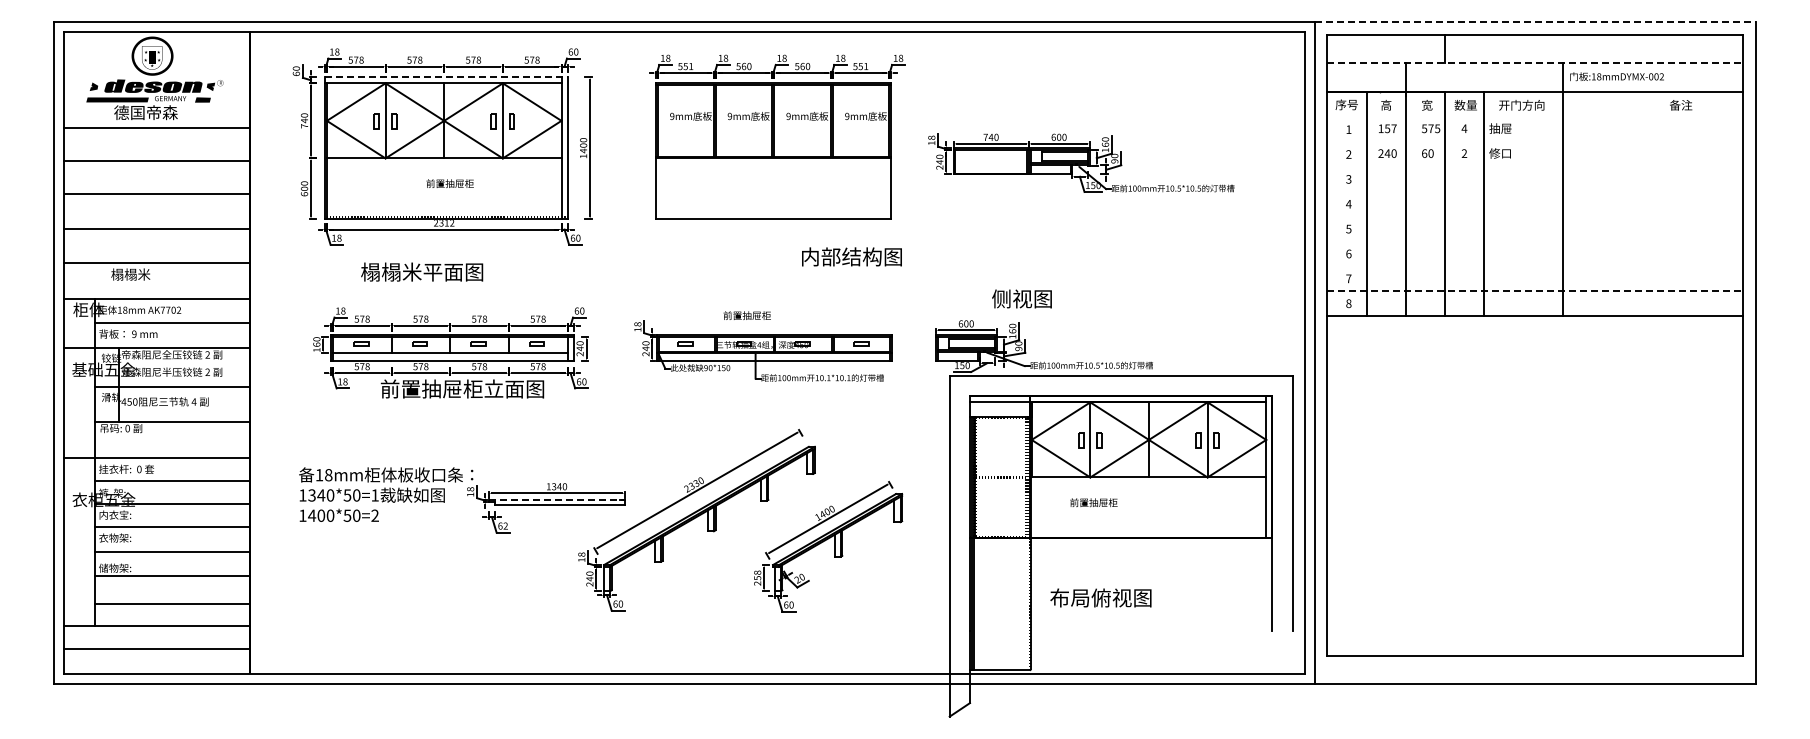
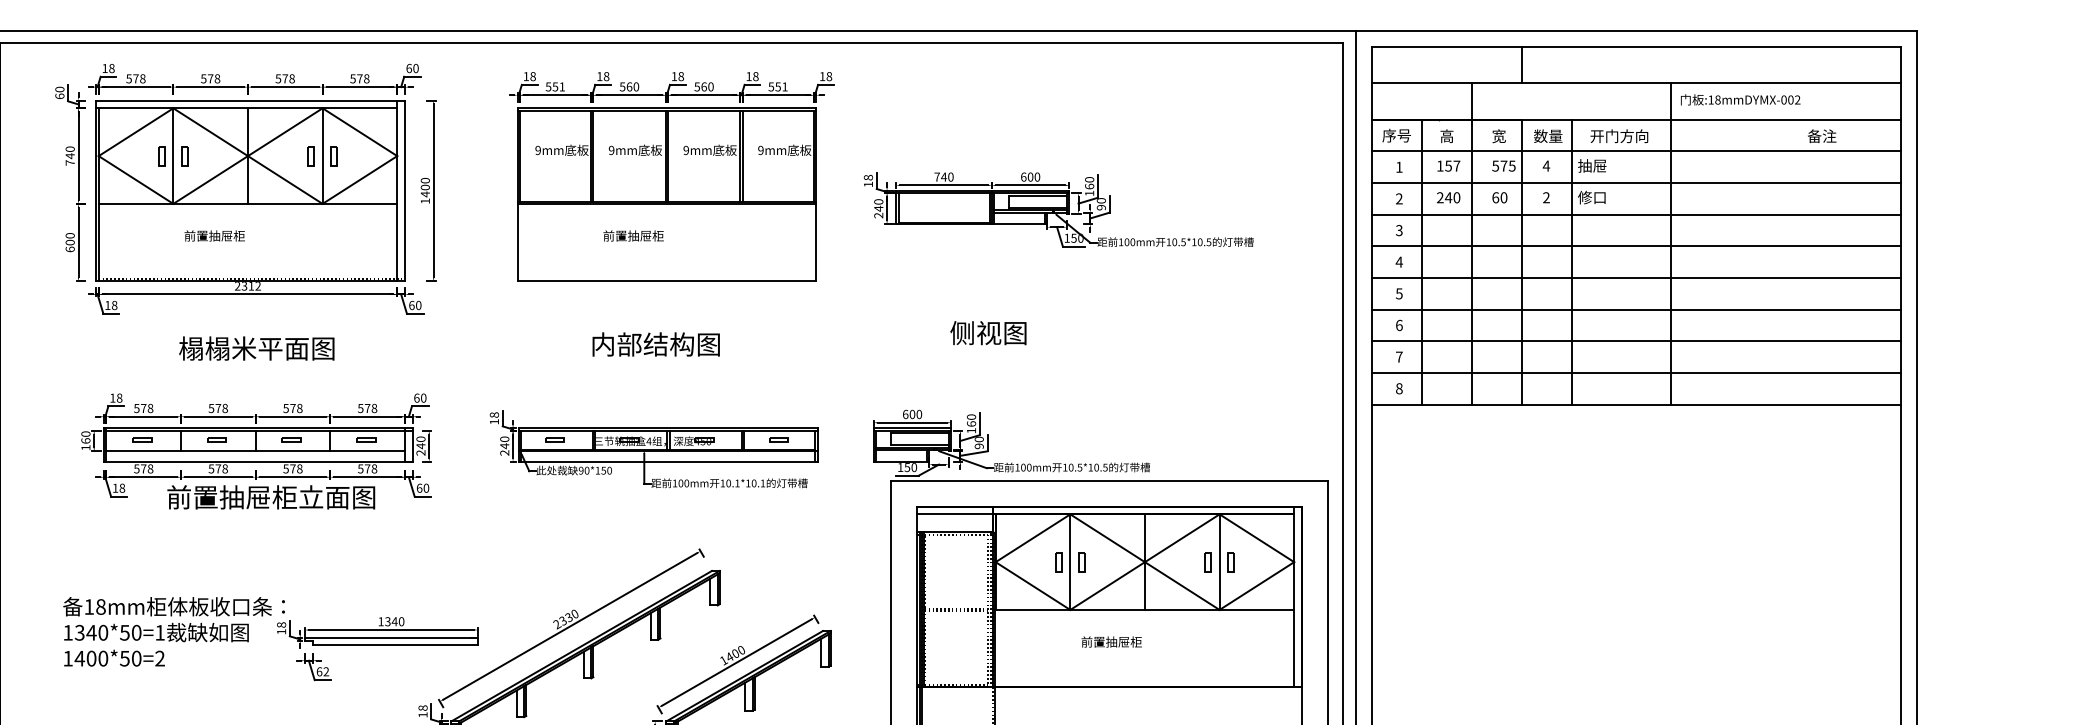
line: (1535, 22) -> (1636, 30), dashed -> solid
line: (1535, 63) -> (1636, 83), dashed -> solid
line: (446, 77) -> (250, 100), dashed -> solid
line: (1534, 117) -> (1635, 151), added
line: (1534, 142) -> (1635, 183), added
line: (1534, 166) -> (1635, 214), added
text: (449, 183) -> (213, 235), moved
line: (1534, 191) -> (1635, 245), added
line: (1534, 216) -> (1635, 277), added
line: (1534, 241) -> (1635, 309), added
text: (851, 256) -> (655, 343), moved
line: (1534, 266) -> (1635, 341), added
text: (422, 271) -> (257, 347), moved
line: (1535, 291) -> (1636, 373), dashed -> solid
text: (1021, 298) -> (987, 332), moved
text: (746, 315) -> (632, 235), moved
line: (556, 499) -> (390, 637), dashed -> solid
text: (1093, 502) -> (1111, 641), moved

